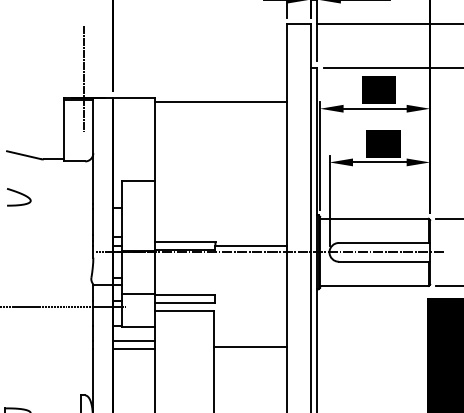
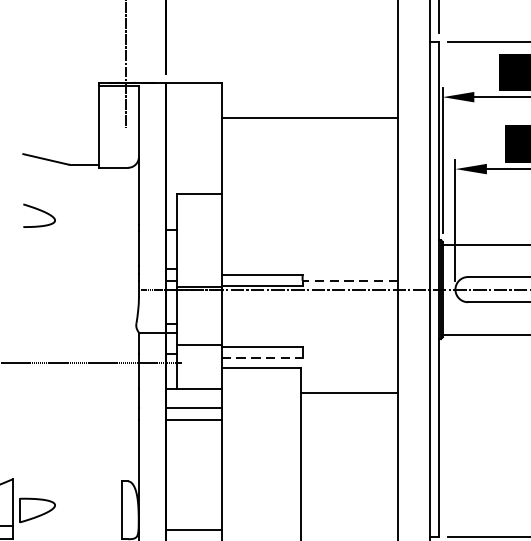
line: (220, 102) -> (309, 118), moved
line: (251, 245) -> (350, 280), solid -> dashed
line: (185, 303) -> (262, 358), solid -> dashed
line: (250, 347) -> (349, 392), moved

